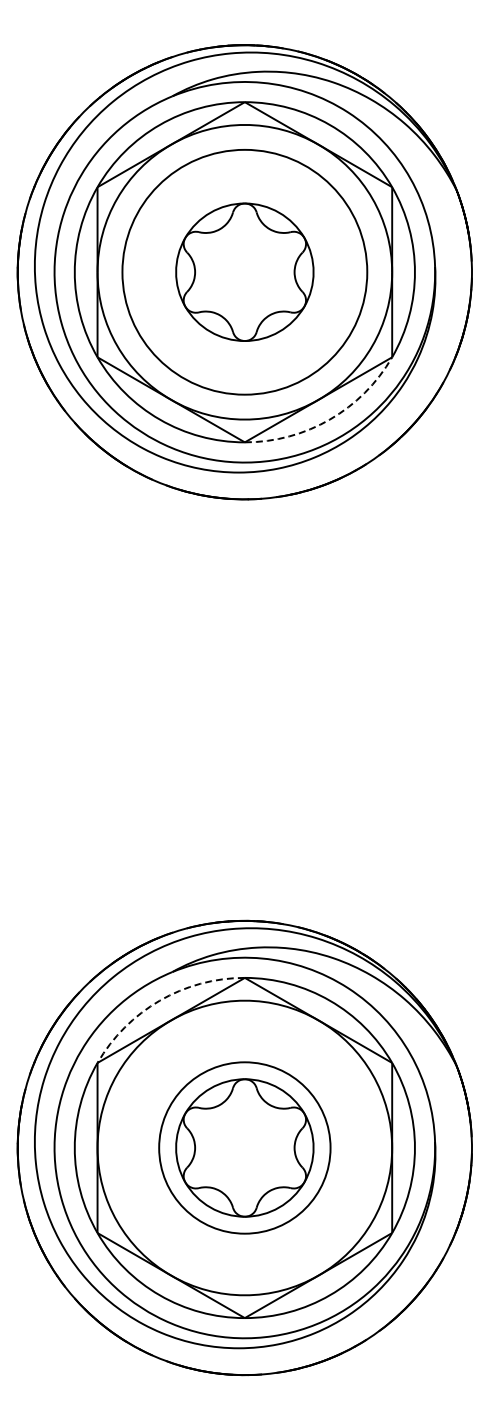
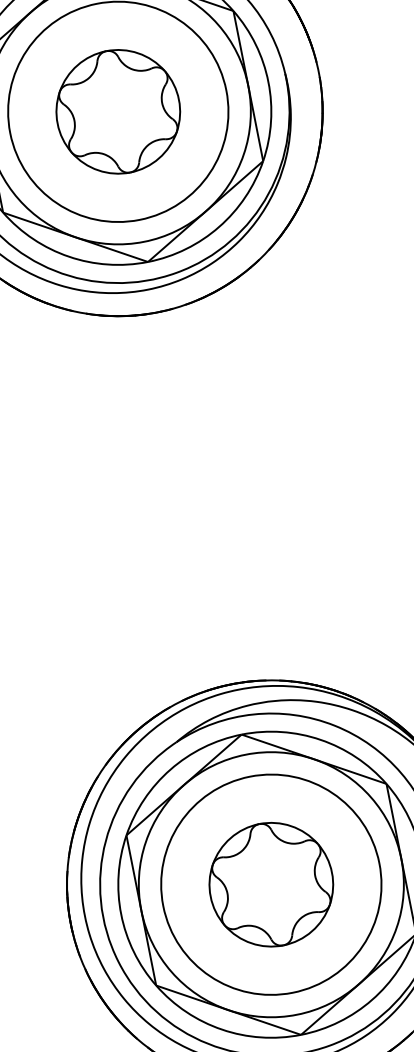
arc: (329, 419) -> (218, 226), dashed -> solid
arc: (159, 1000) -> (170, 769), dashed -> solid
circle: (244, 1147) -> (270, 884), size x1.43

